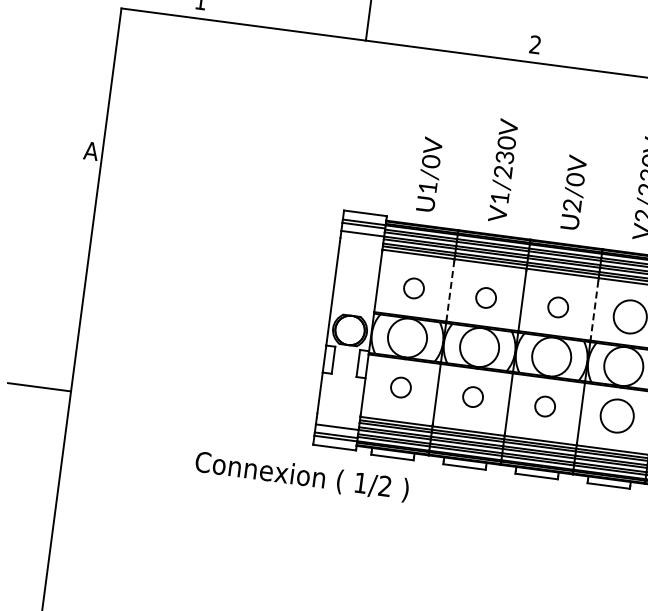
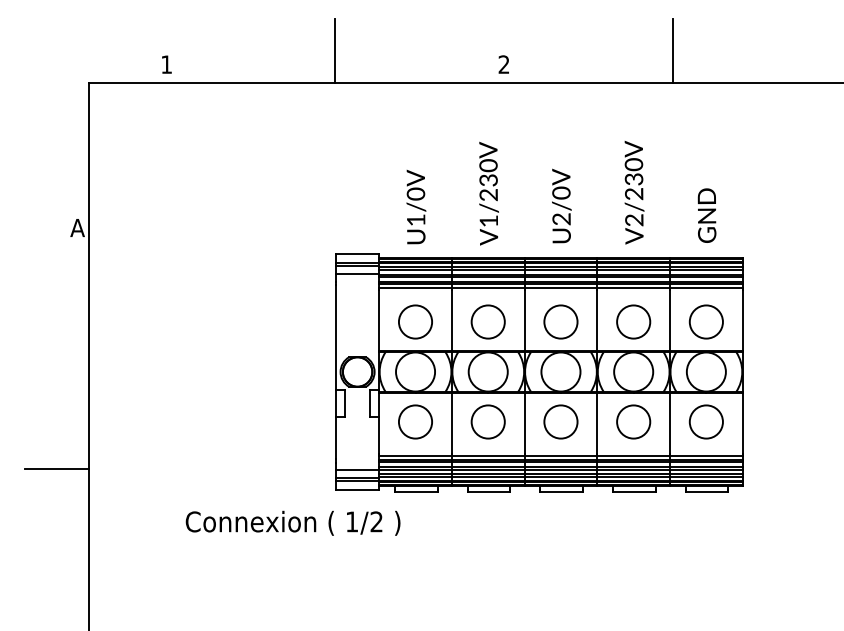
circle: (414, 287) -> (415, 321), size x1.67
line: (450, 290) -> (451, 319), dashed -> solid
circle: (485, 297) -> (487, 321), size x1.67
circle: (557, 306) -> (560, 321), size x1.67
line: (594, 310) -> (597, 320), dashed -> solid
circle: (401, 387) -> (415, 421), size x1.67
circle: (472, 396) -> (487, 421), size x1.67
circle: (544, 406) -> (560, 421), size x1.67
text: (301, 475) -> (292, 522), moved

